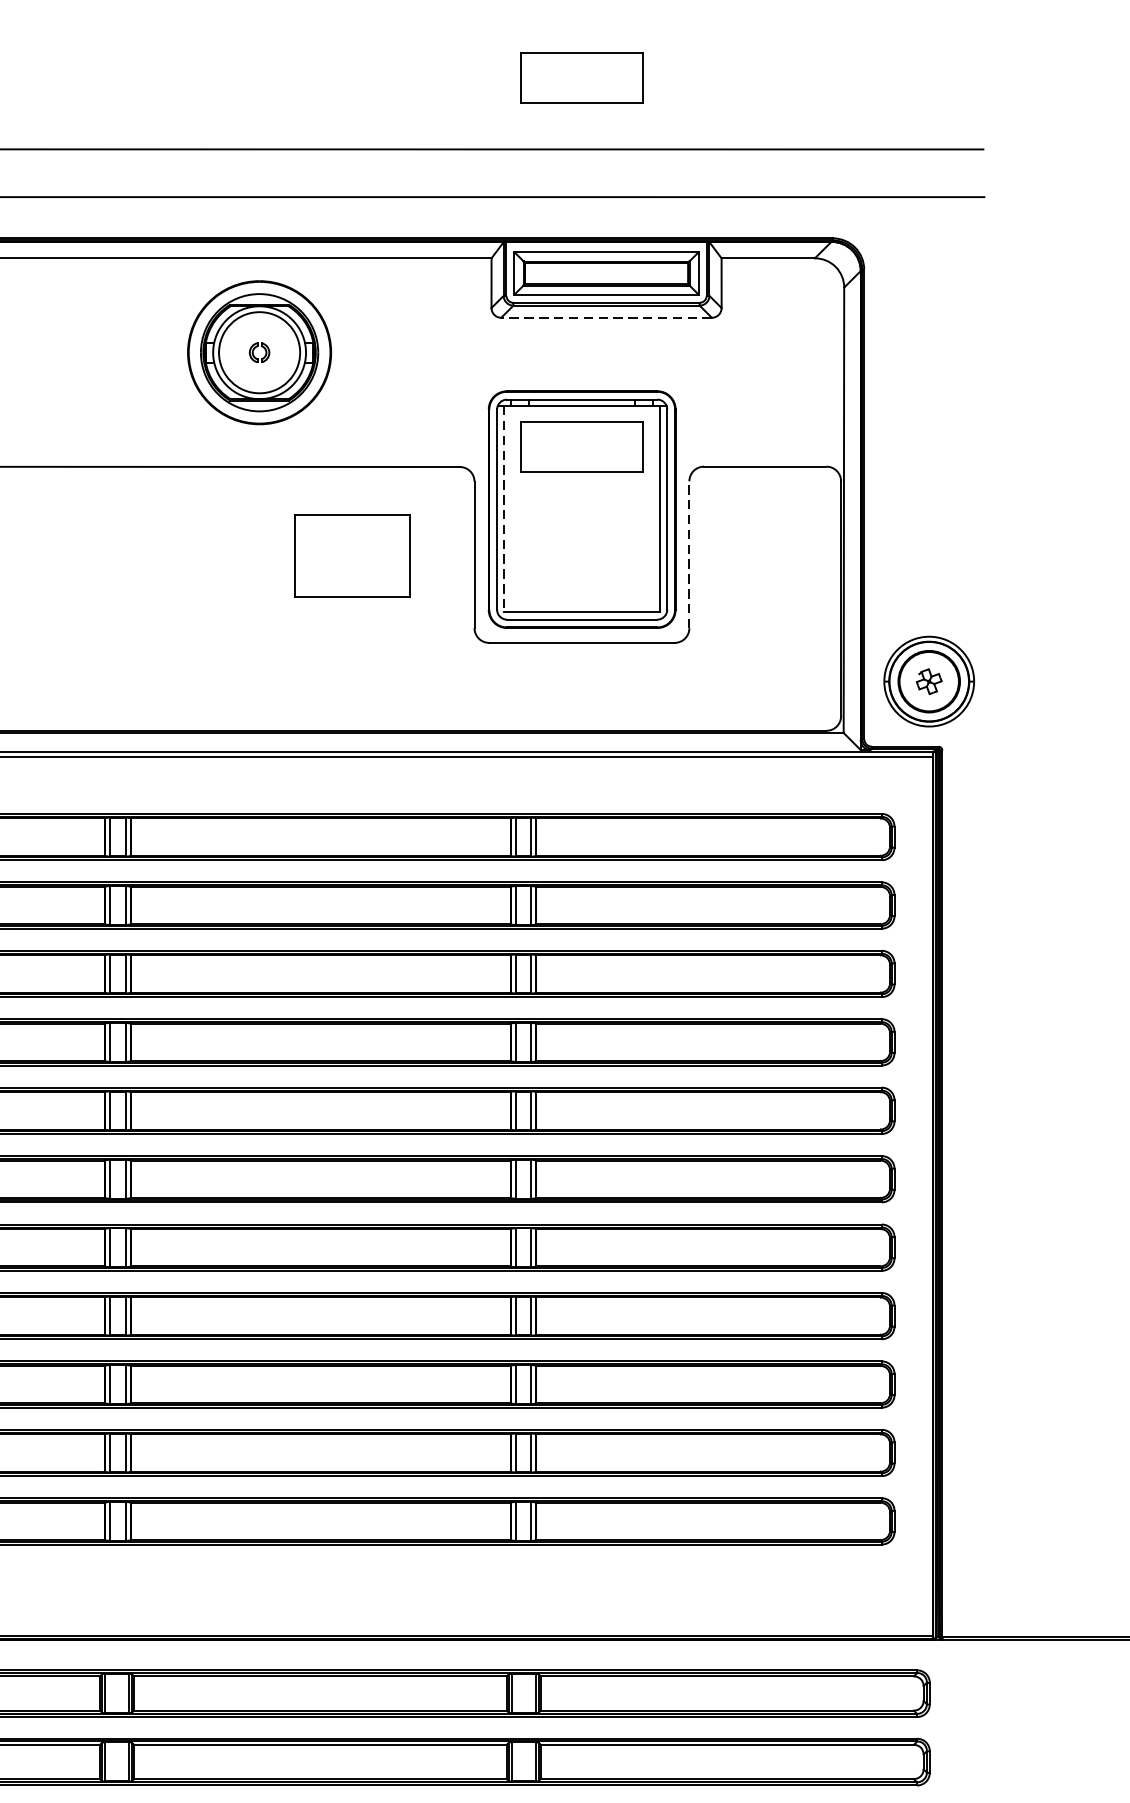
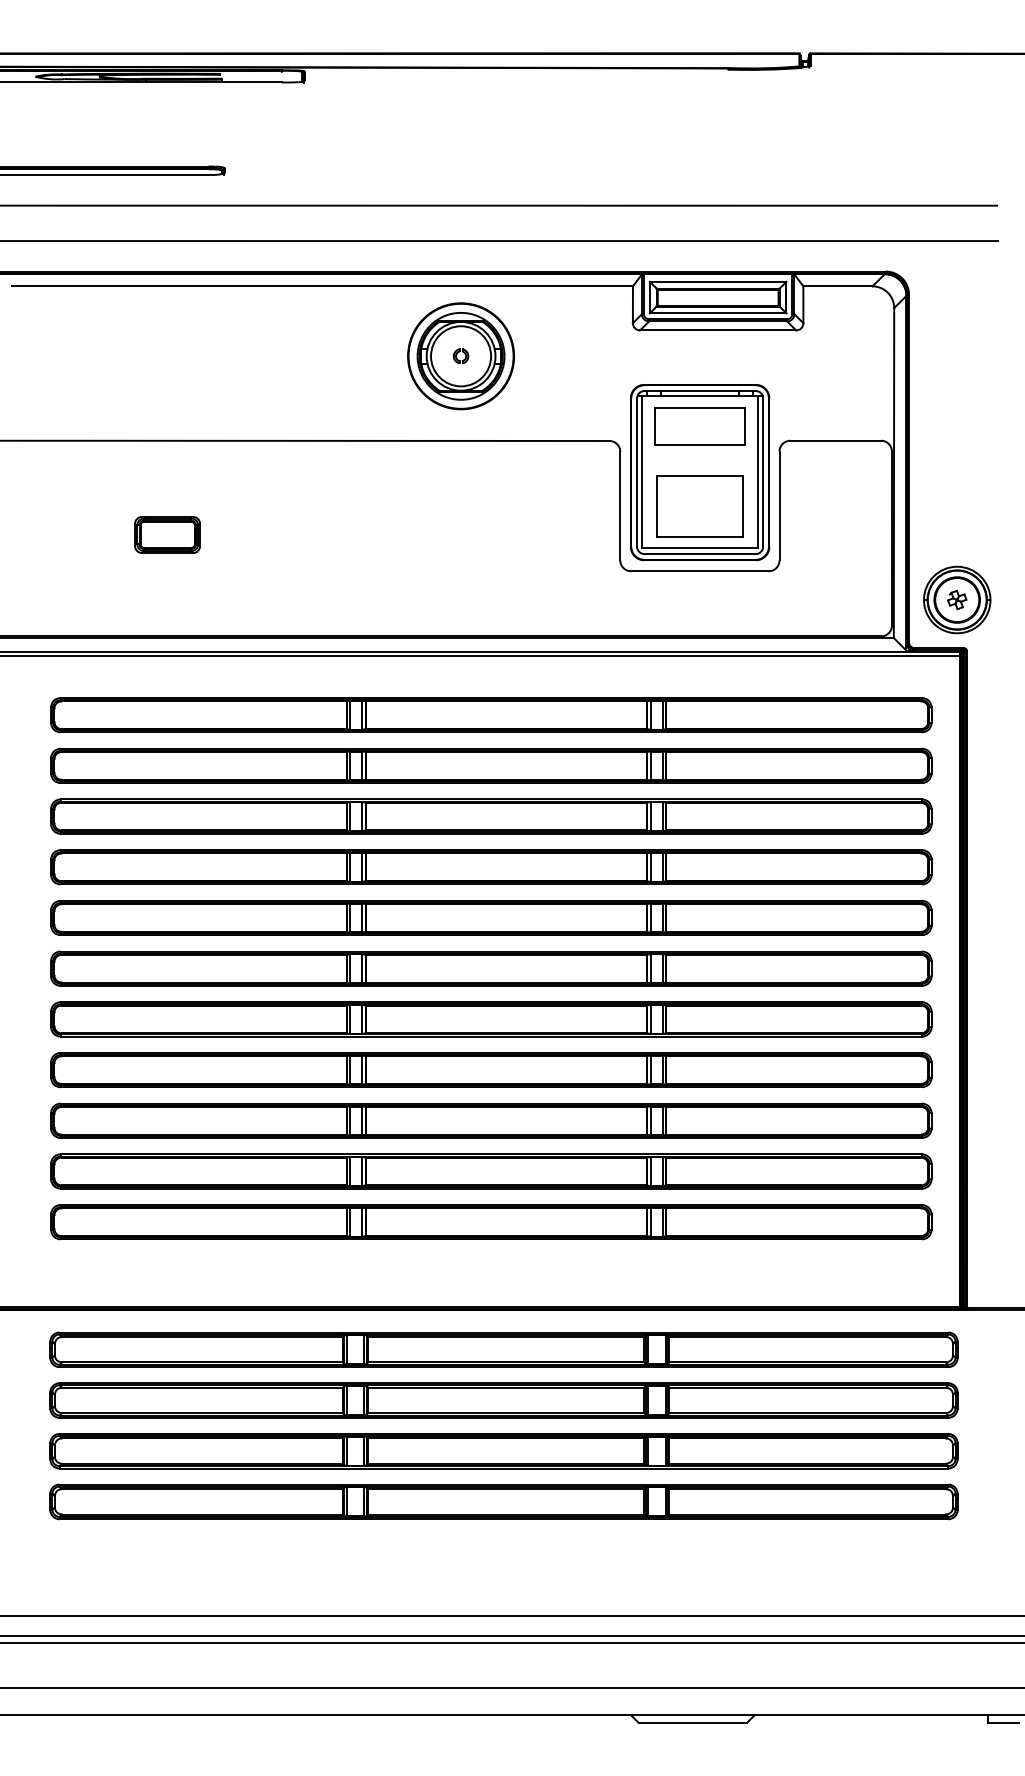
part: (581, 78) -> (699, 153), removed
line: (605, 317) -> (717, 330), dashed -> solid
line: (504, 509) -> (642, 472), dashed -> solid
line: (689, 554) -> (779, 505), dashed -> solid
part: (351, 555) -> (699, 506), moved

